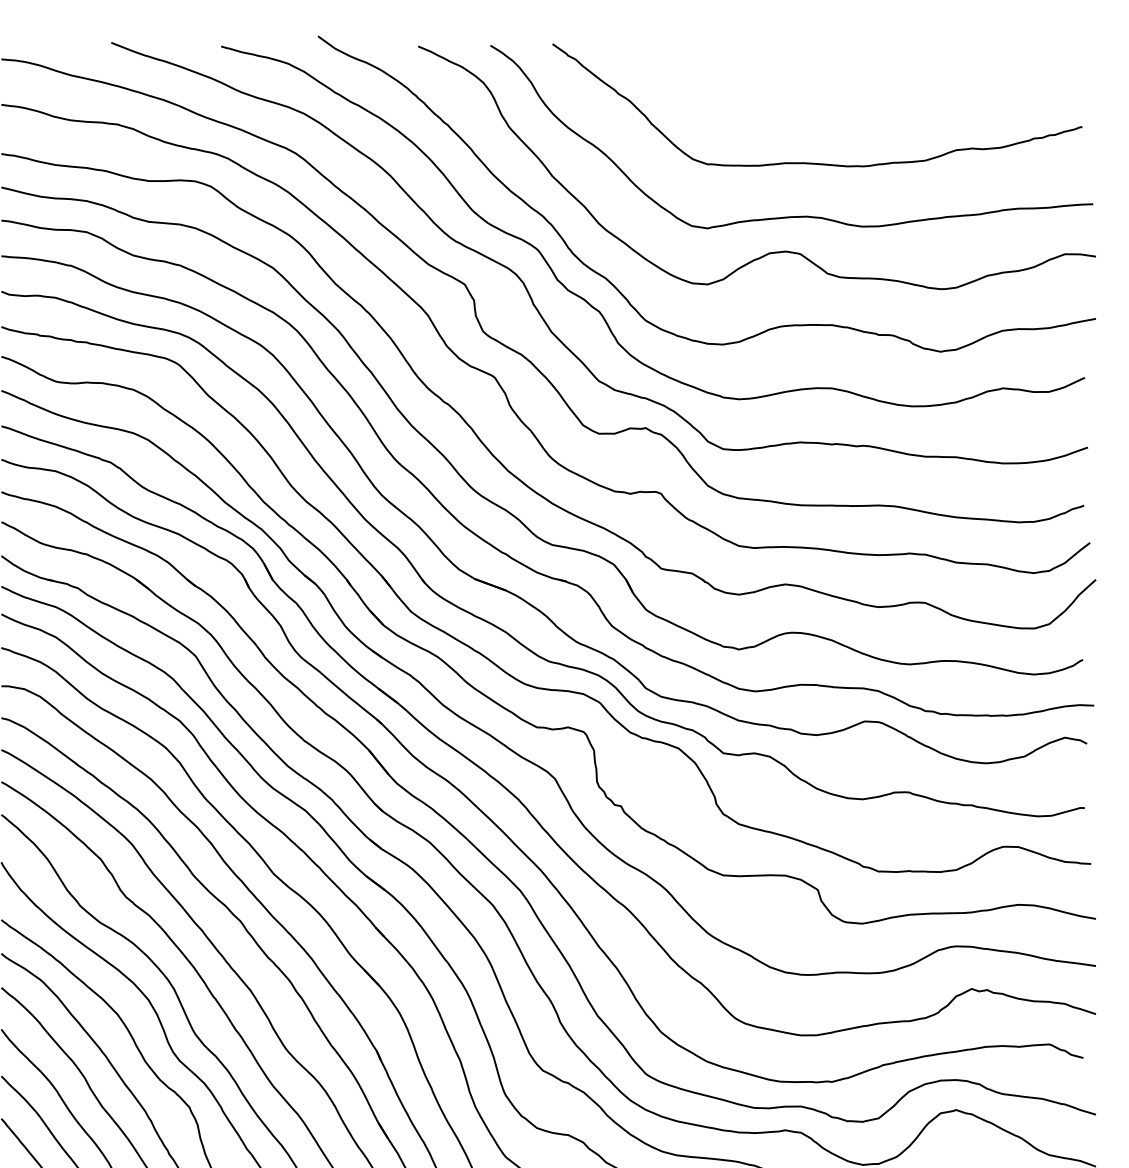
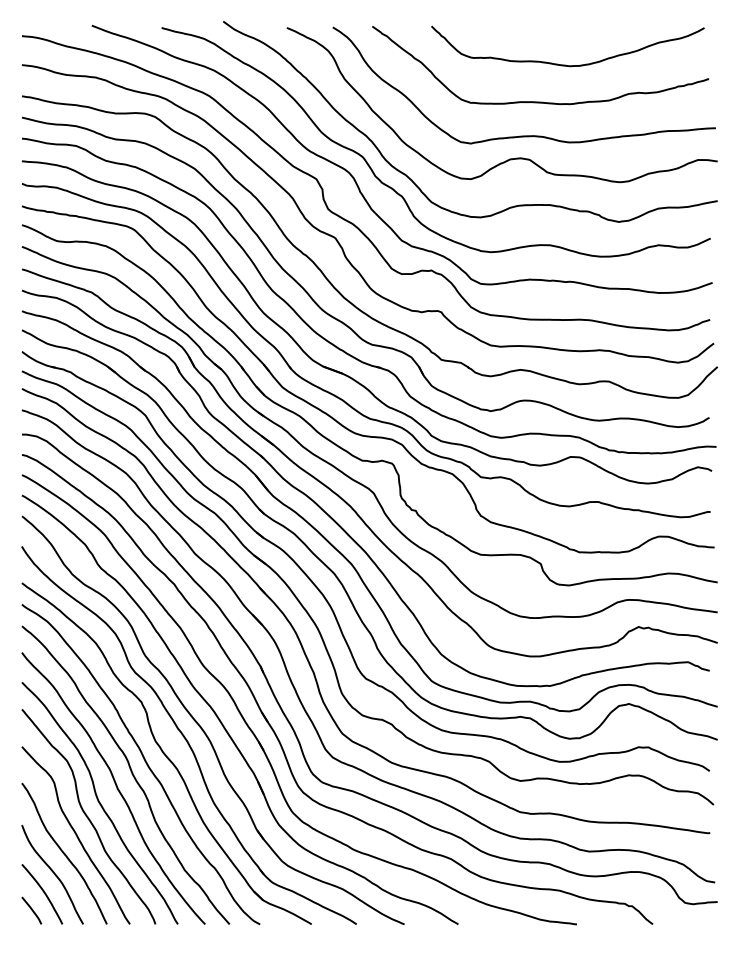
curve: (856, 103) -> (565, 64), added

